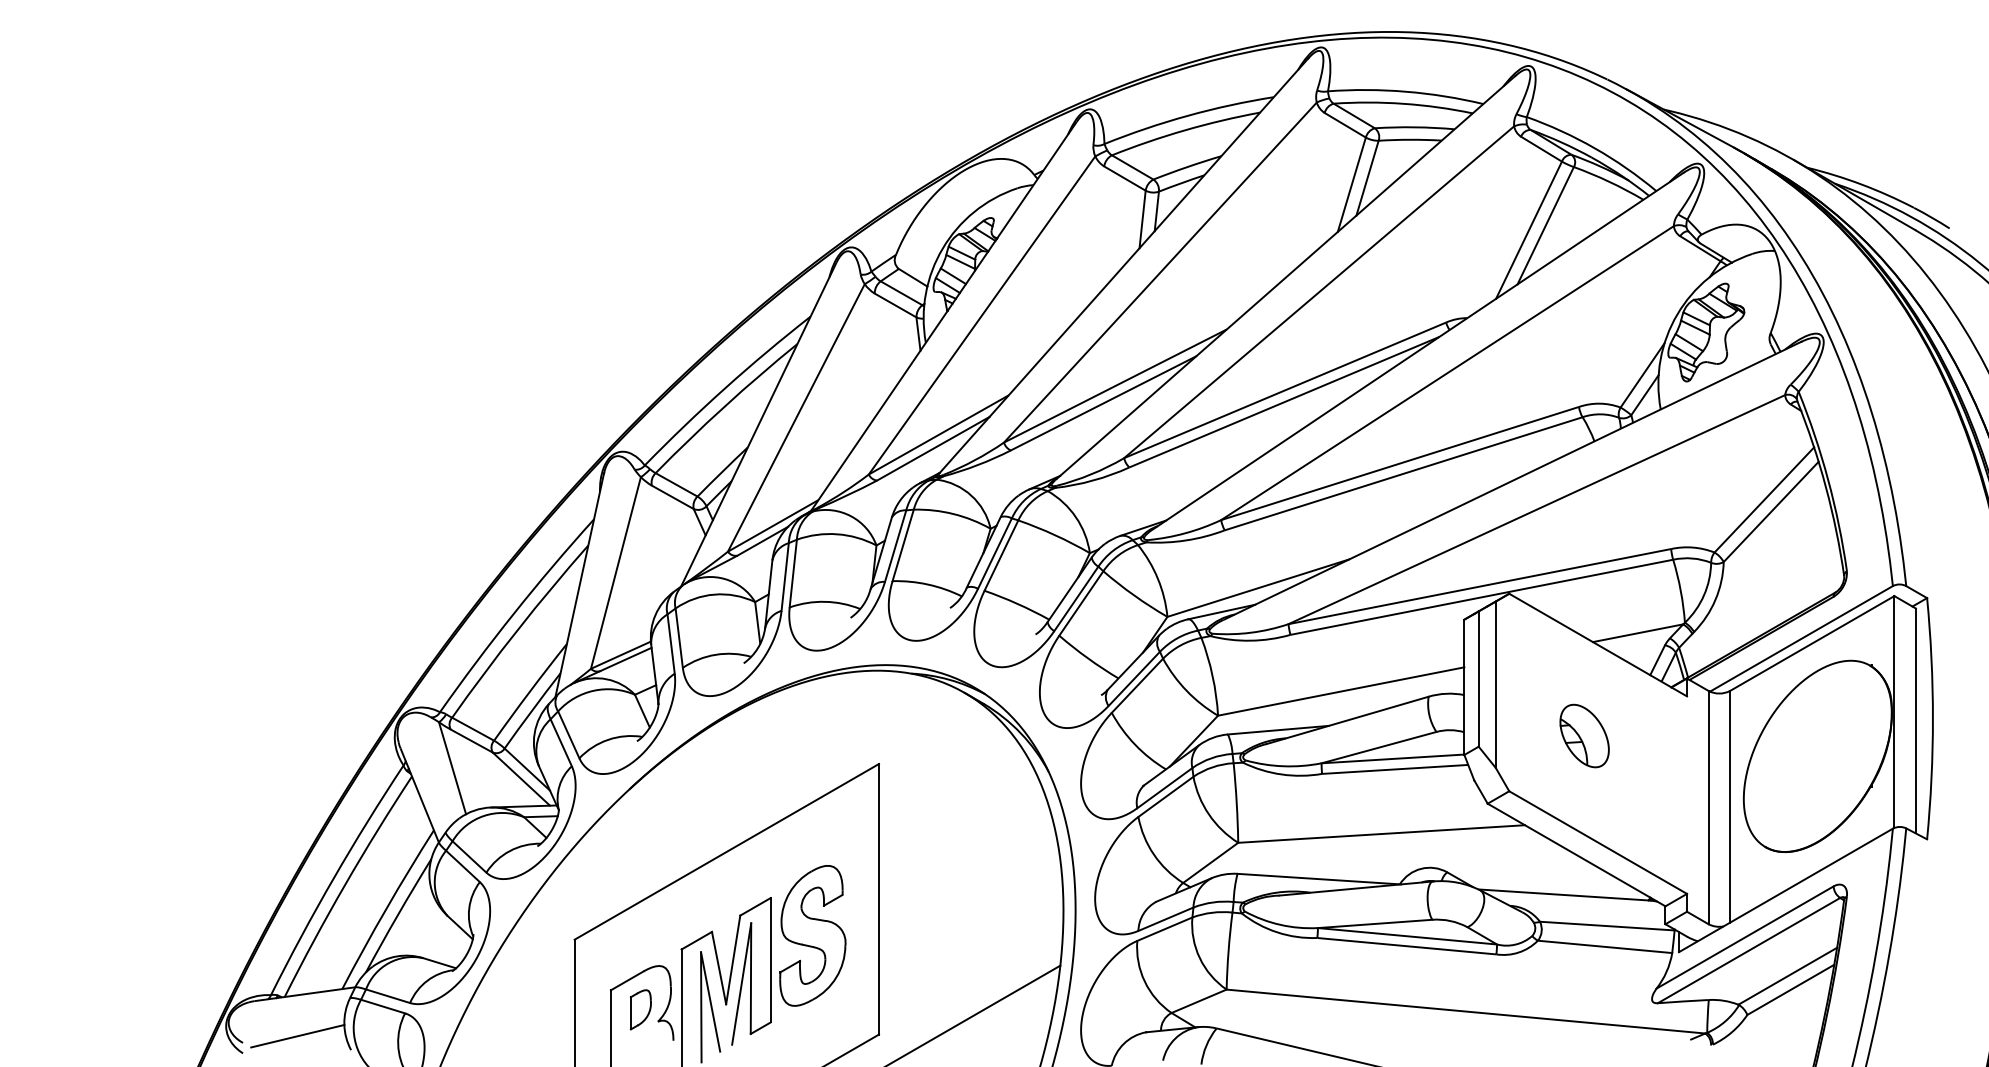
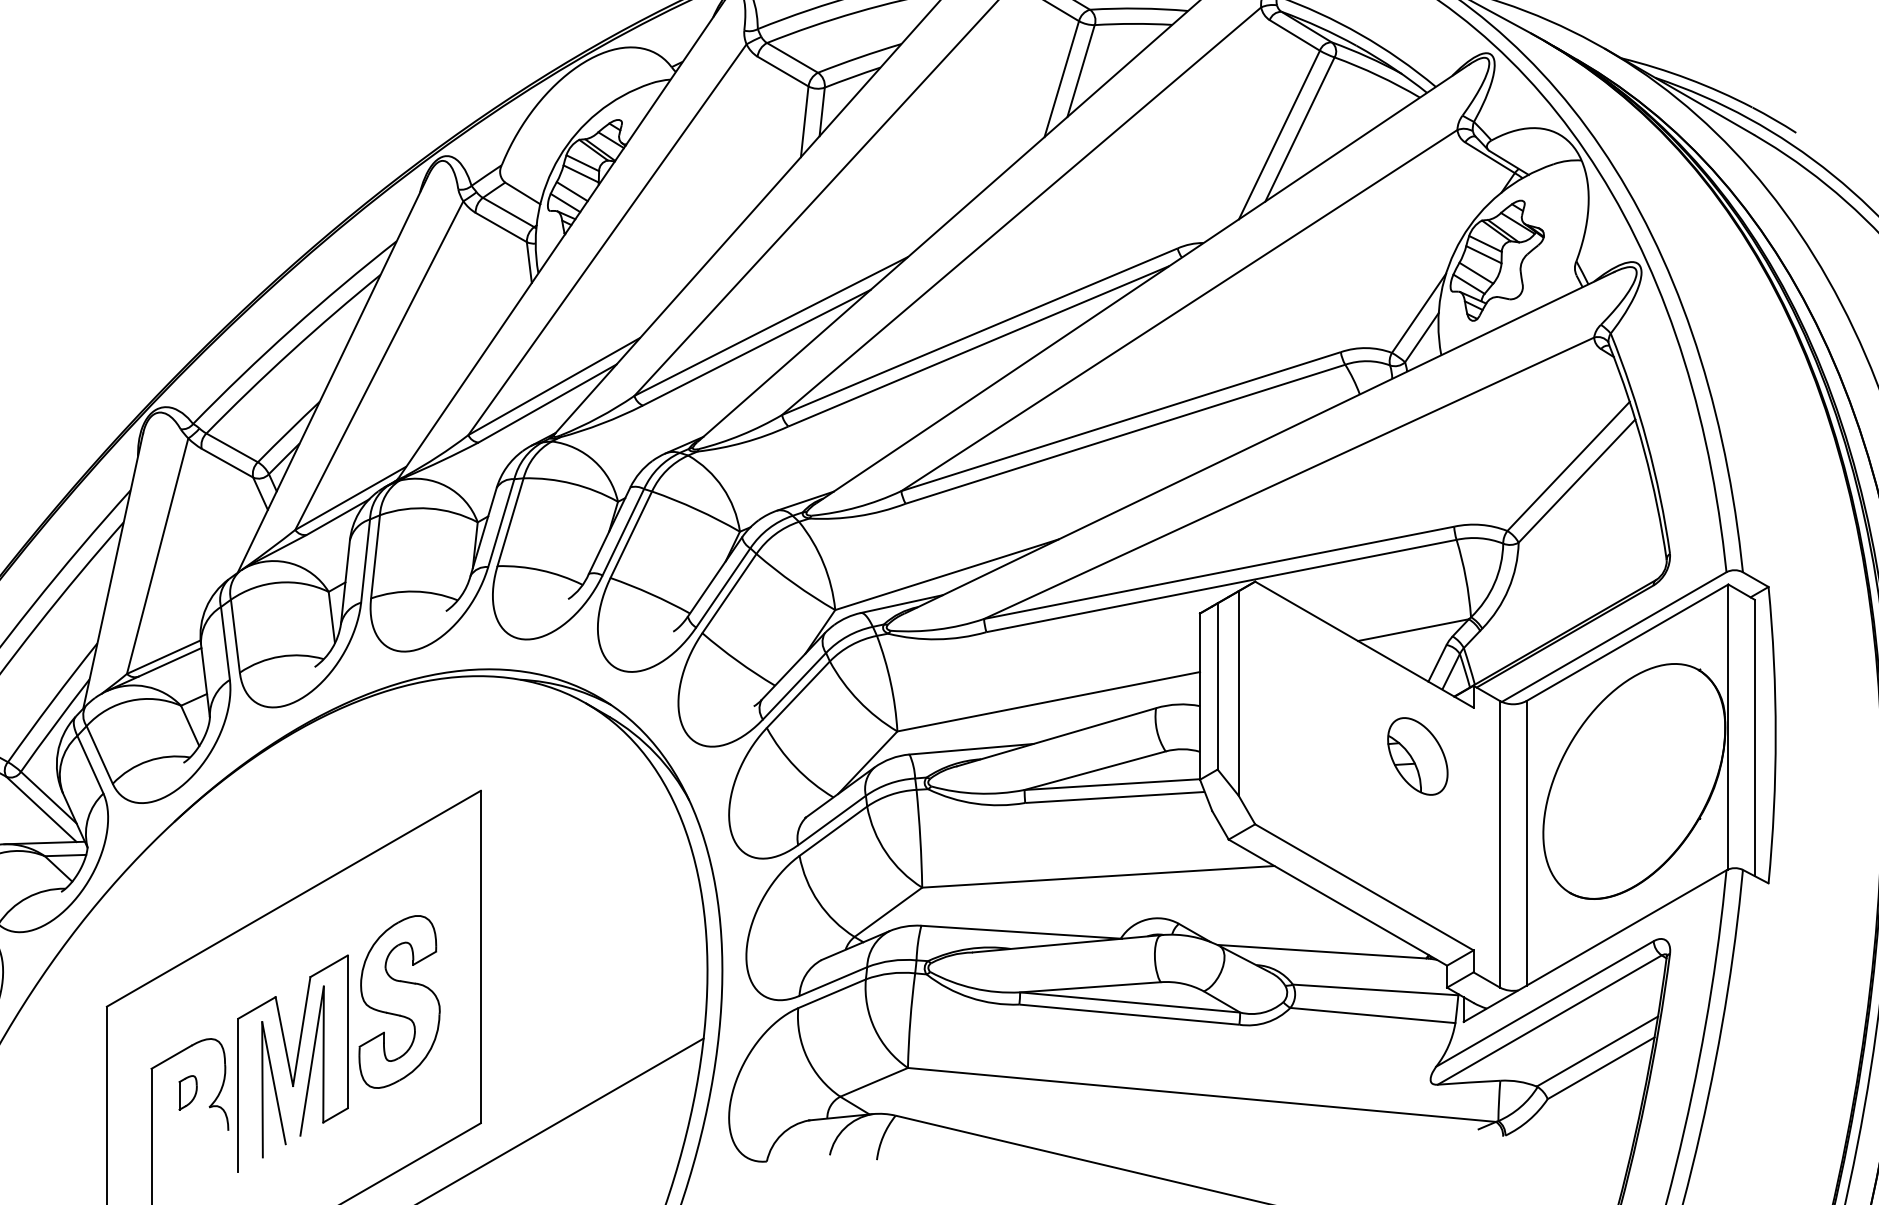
part: (1584, 735) -> (1417, 755), moved
part: (640, 1009) -> (187, 1092), size x0.7

